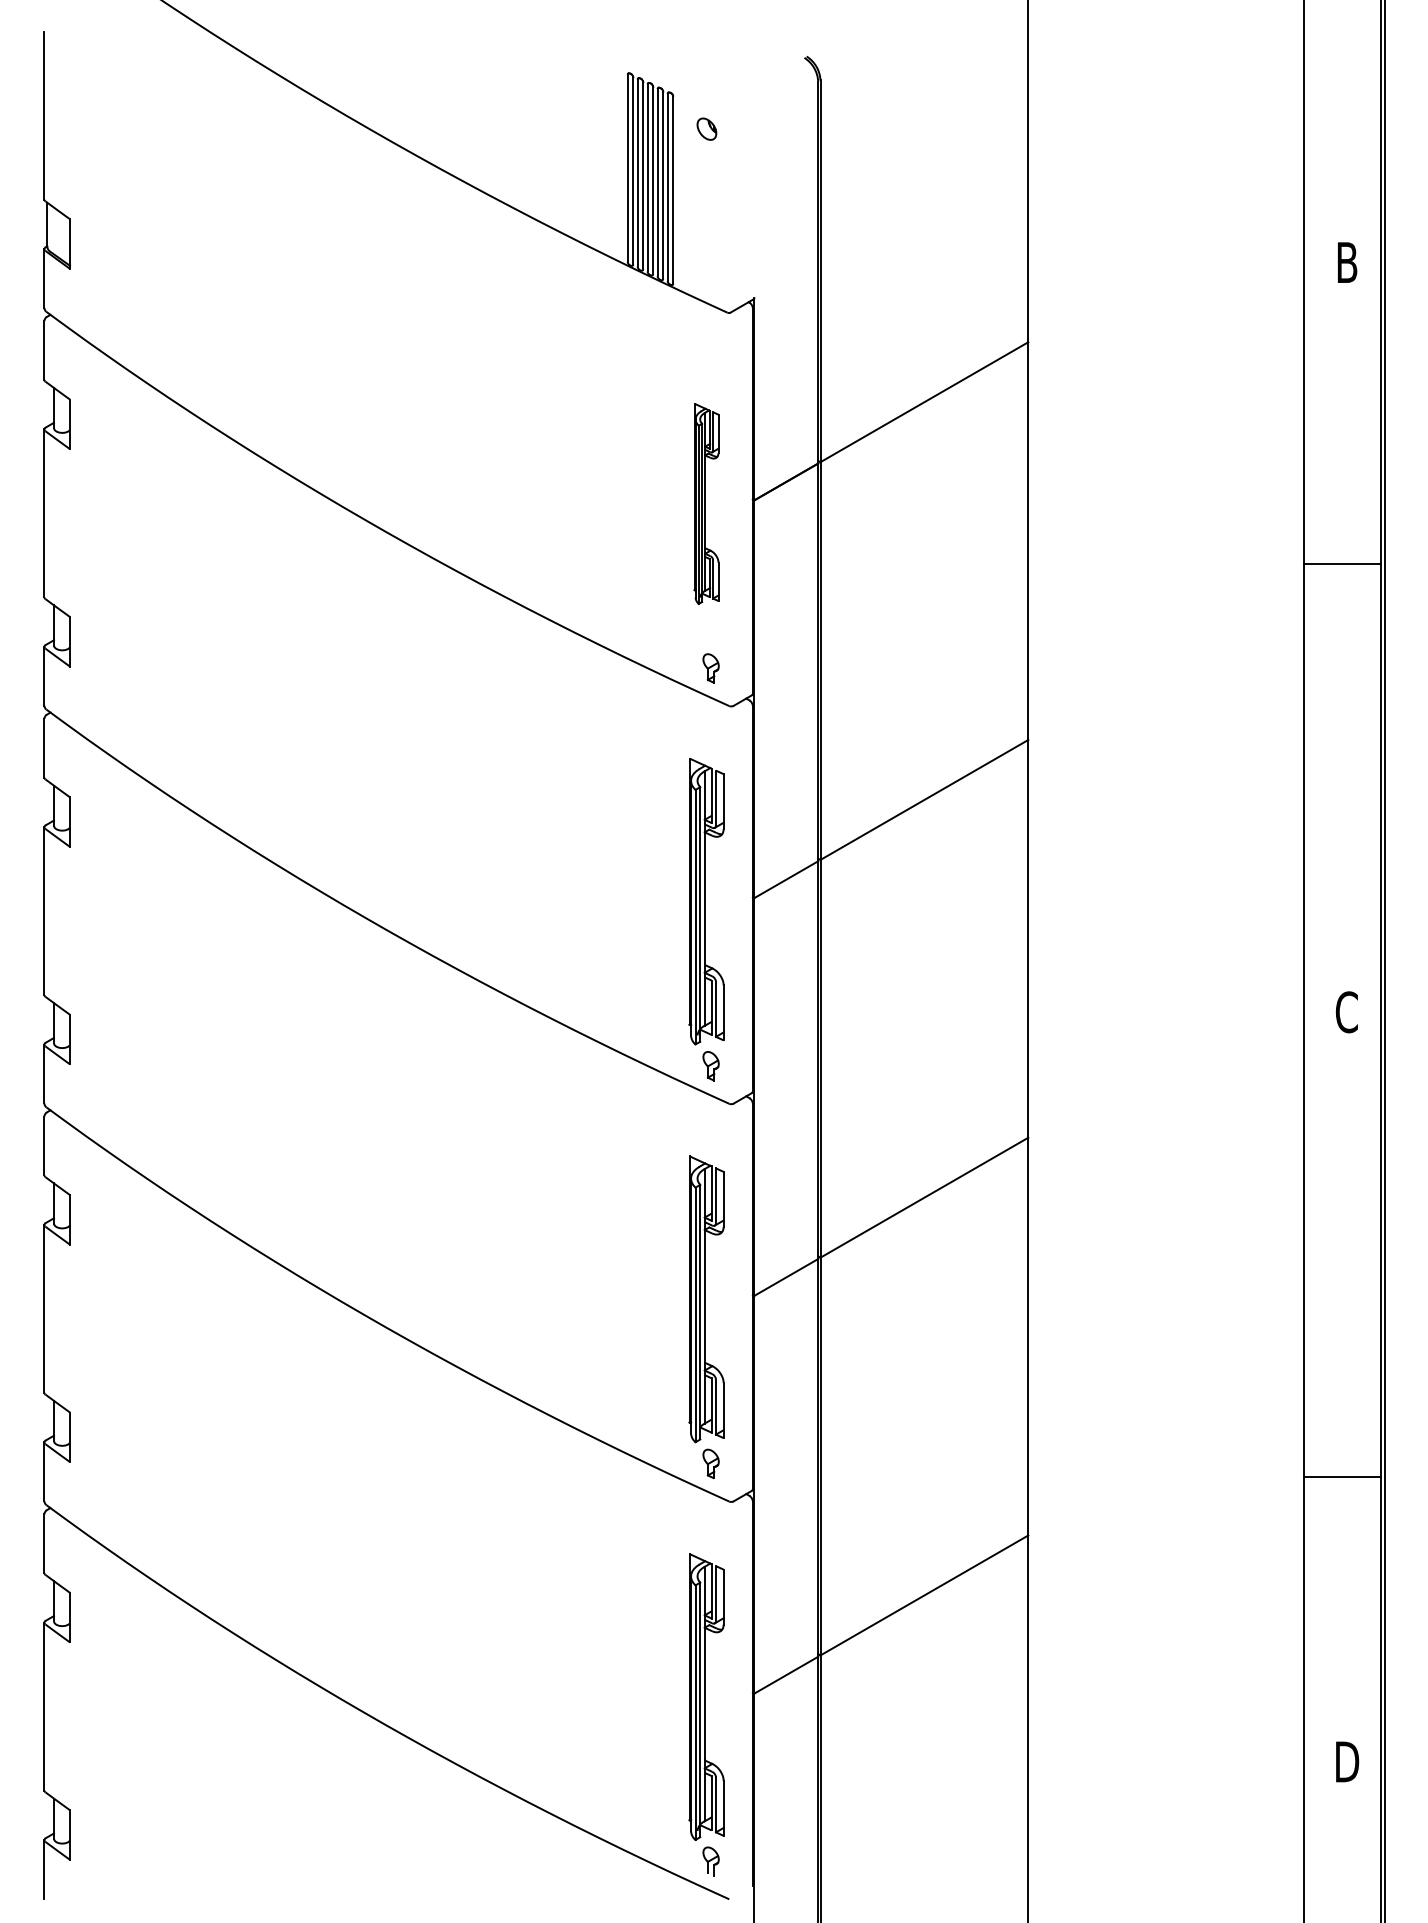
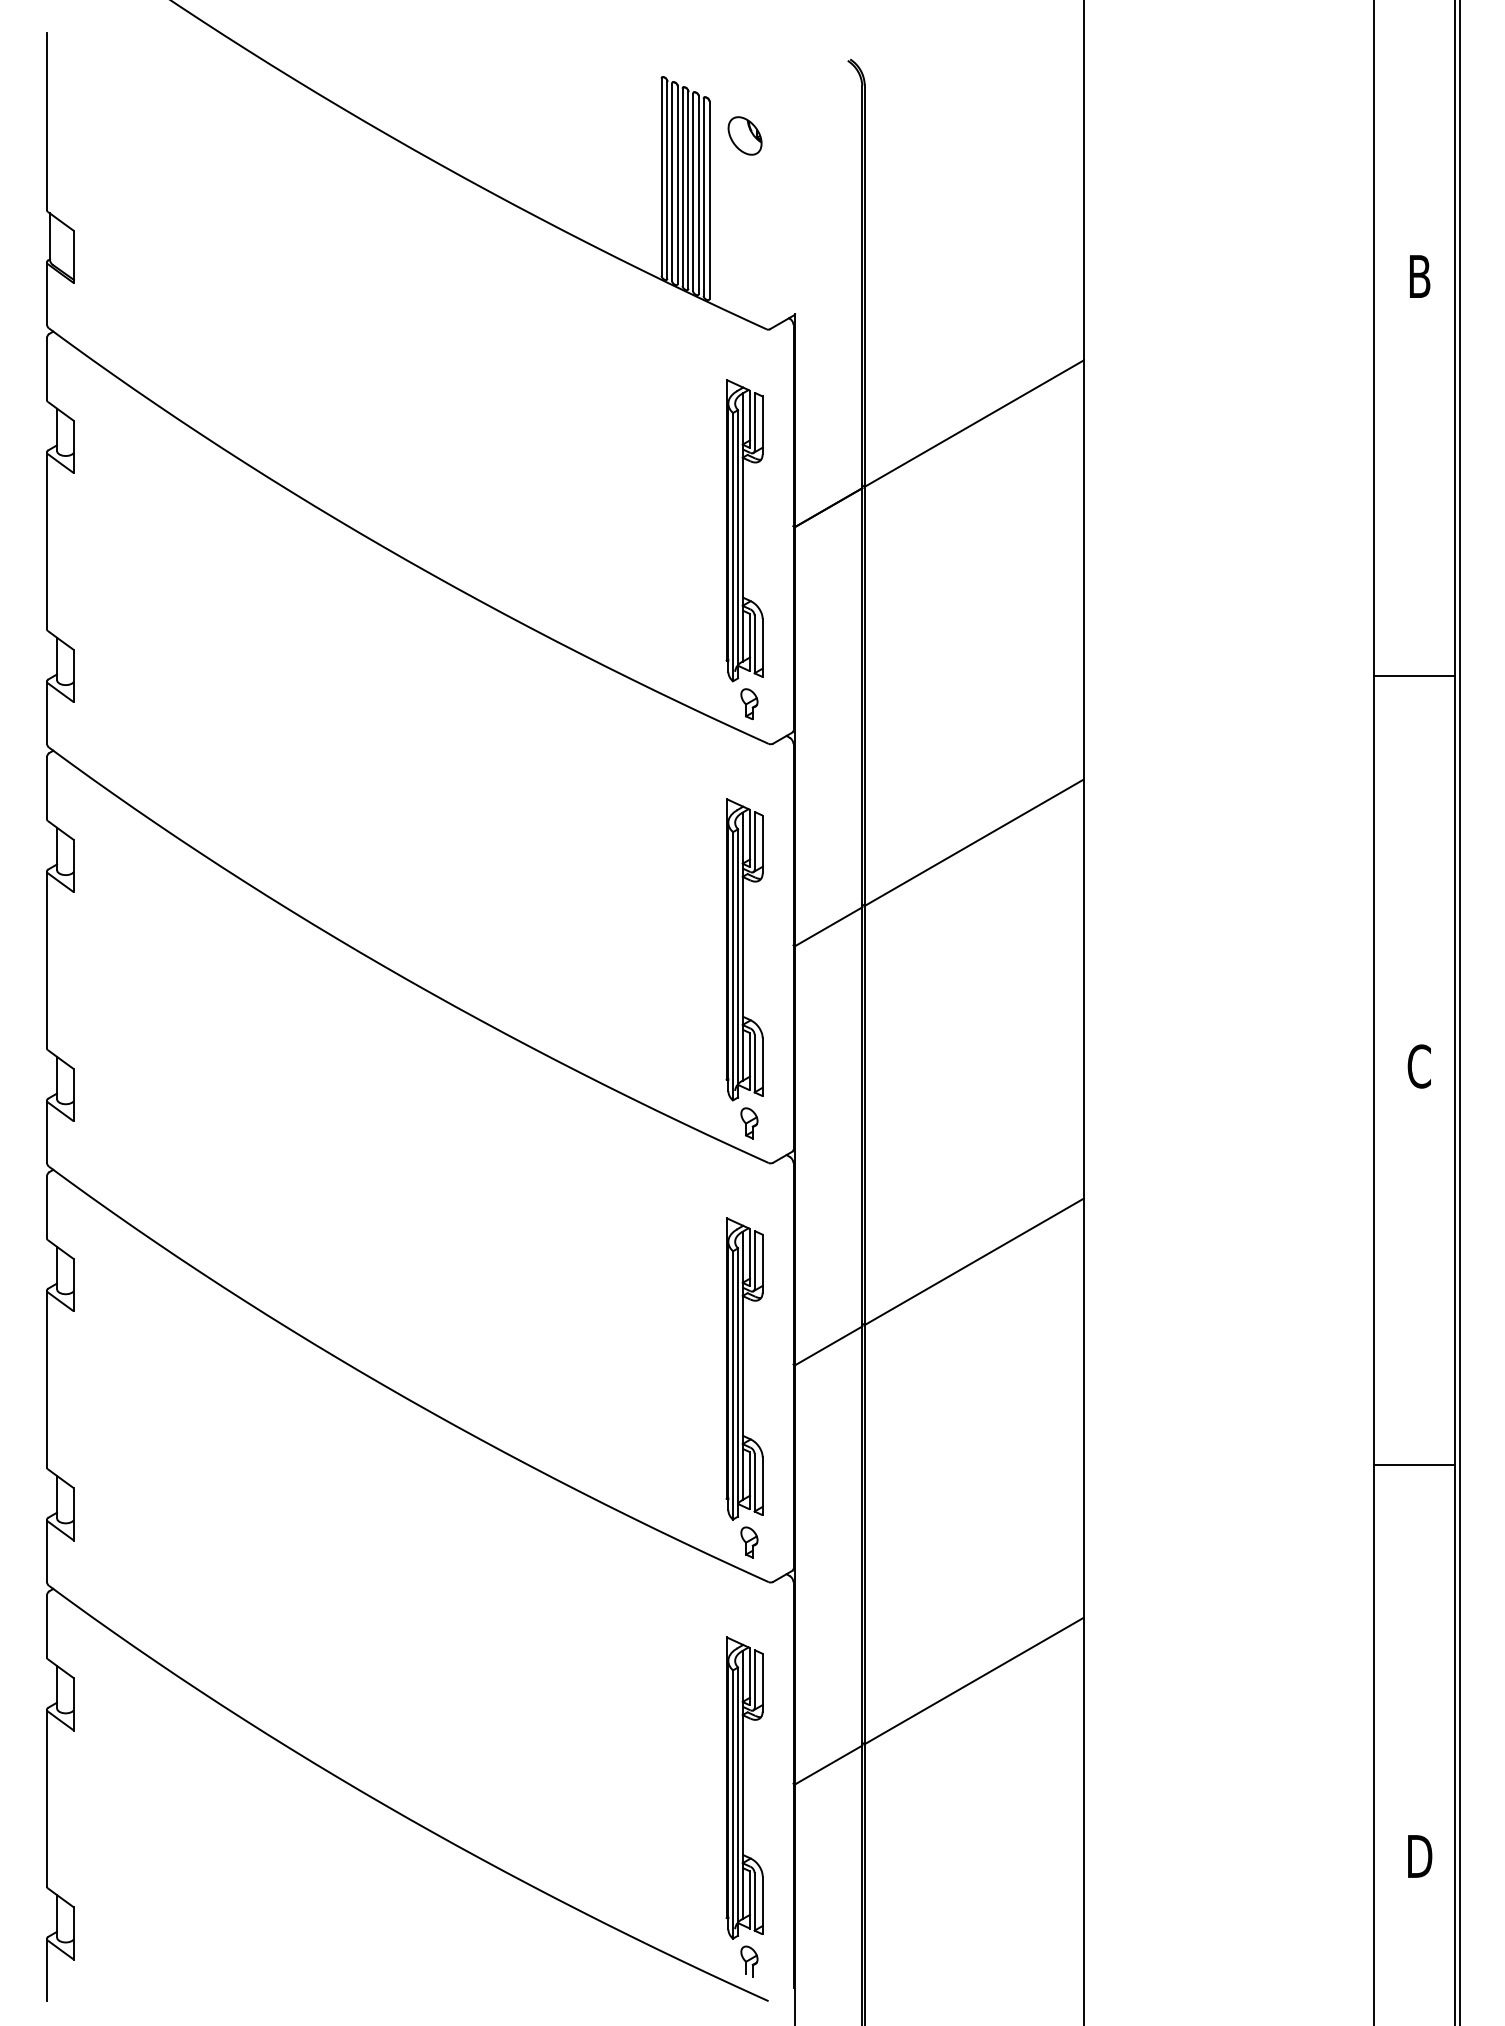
part: (706, 128) -> (744, 135), size x1.67
part: (706, 503) -> (744, 530), size x1.43
line: (1342, 564) -> (1414, 675), moved
line: (1342, 1477) -> (1414, 1465), moved

